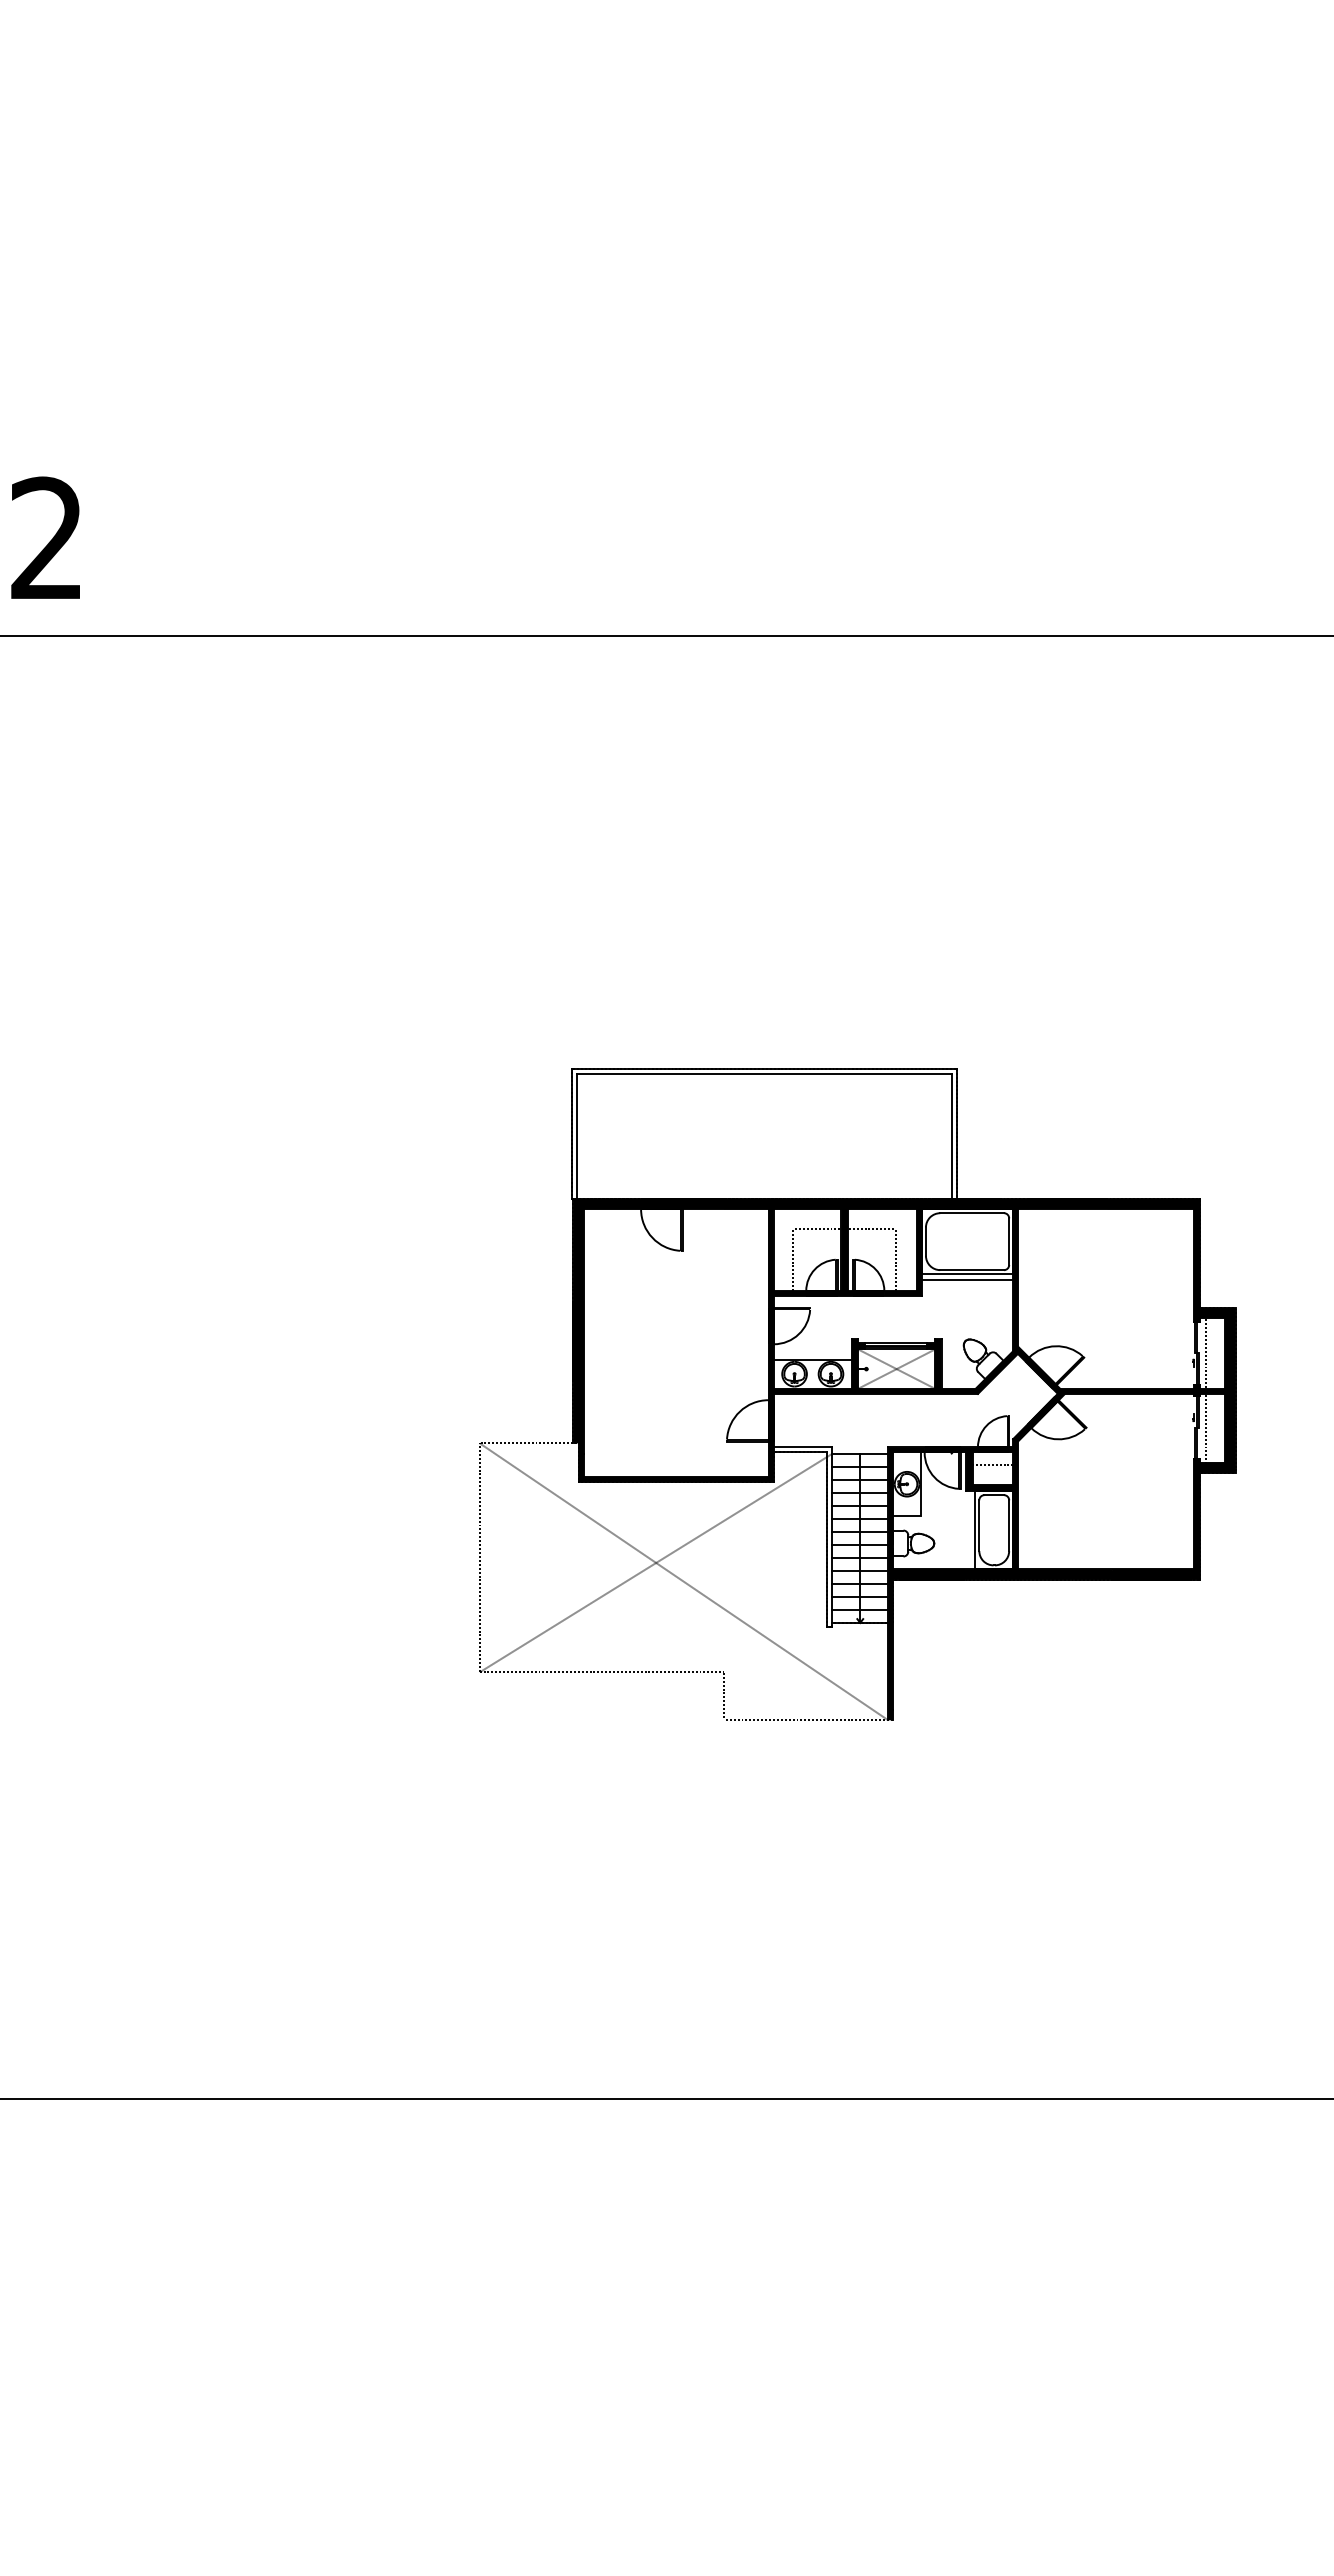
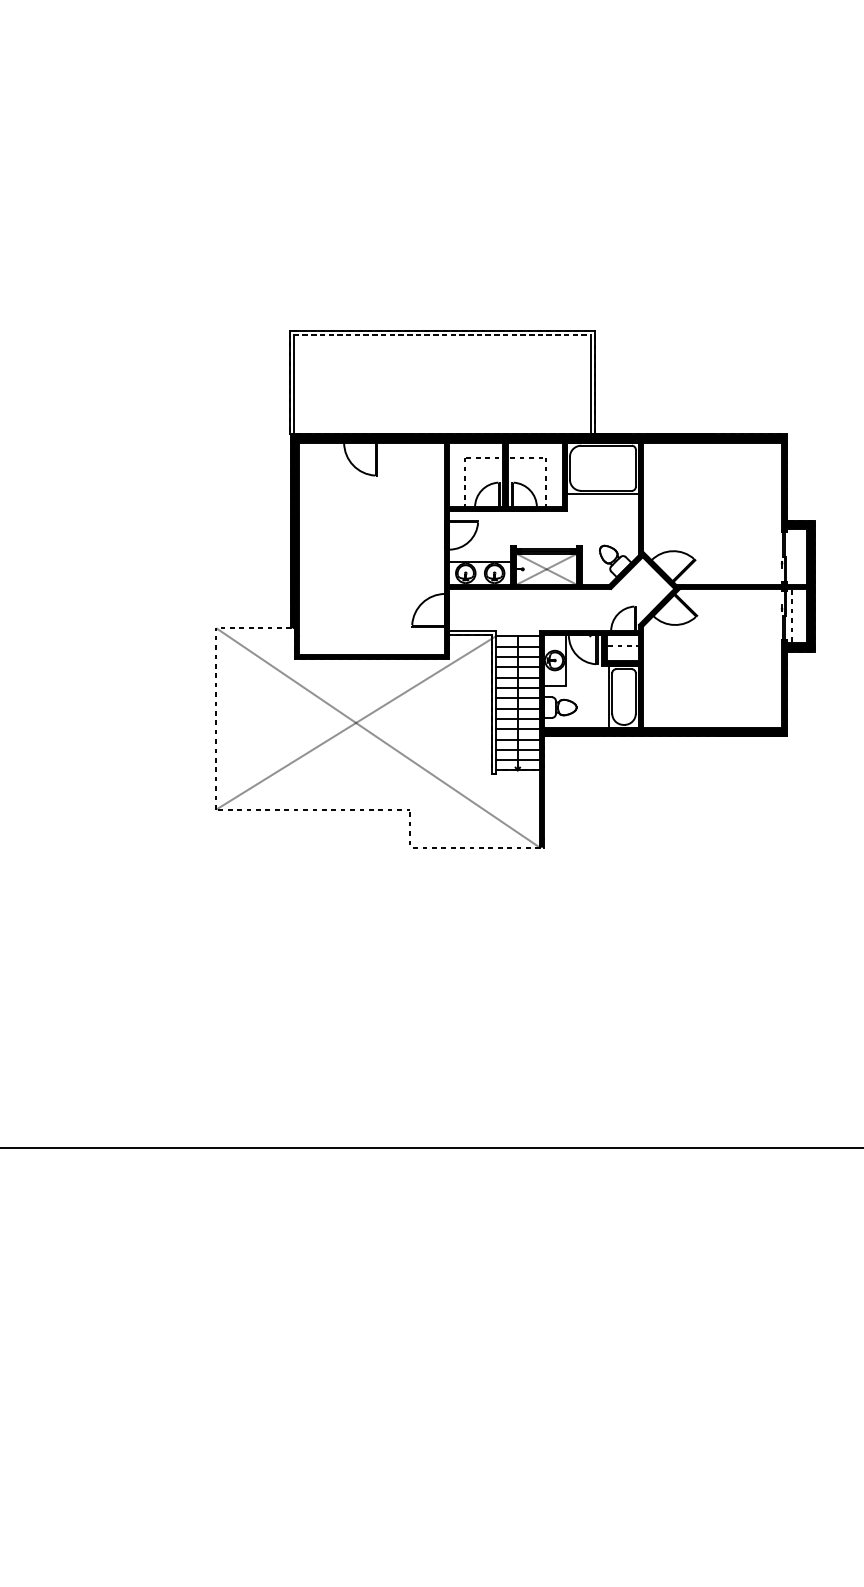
line: (765, 1073) -> (442, 335), solid -> dashed
line: (967, 1279) -> (602, 498), removed
line: (1205, 1353) -> (791, 556), removed

